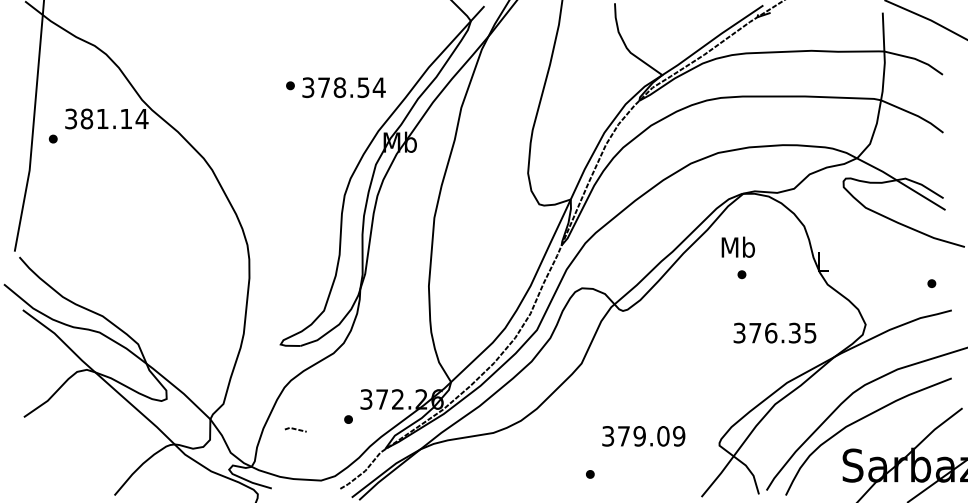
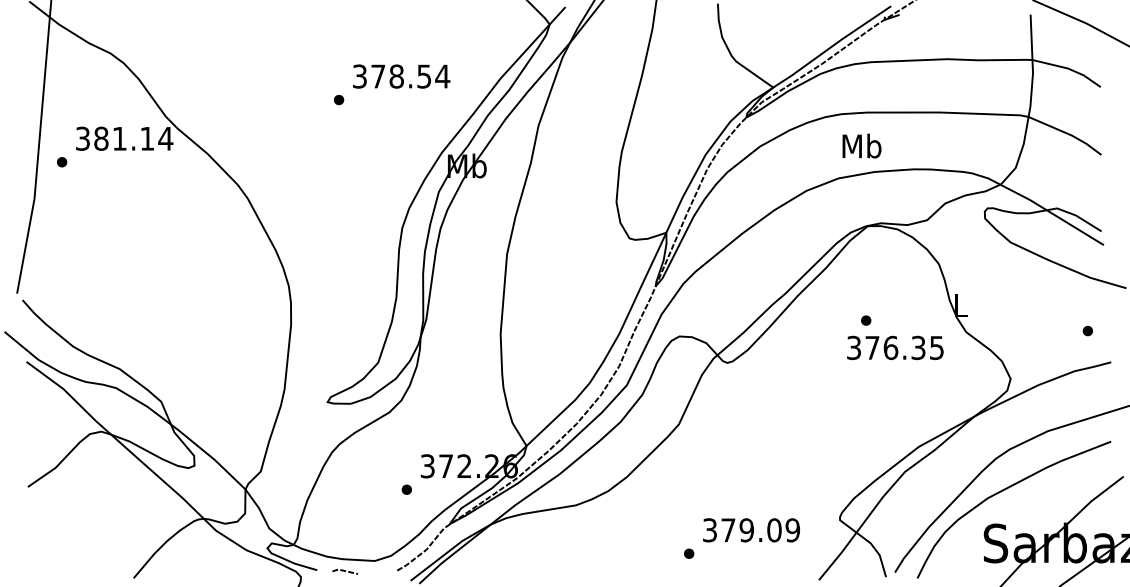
text: (343, 87) -> (400, 76), moved
text: (737, 246) -> (860, 145), moved
text: (774, 332) -> (894, 347), moved
line: (295, 429) -> (344, 571), moved
text: (643, 436) -> (751, 530), moved

